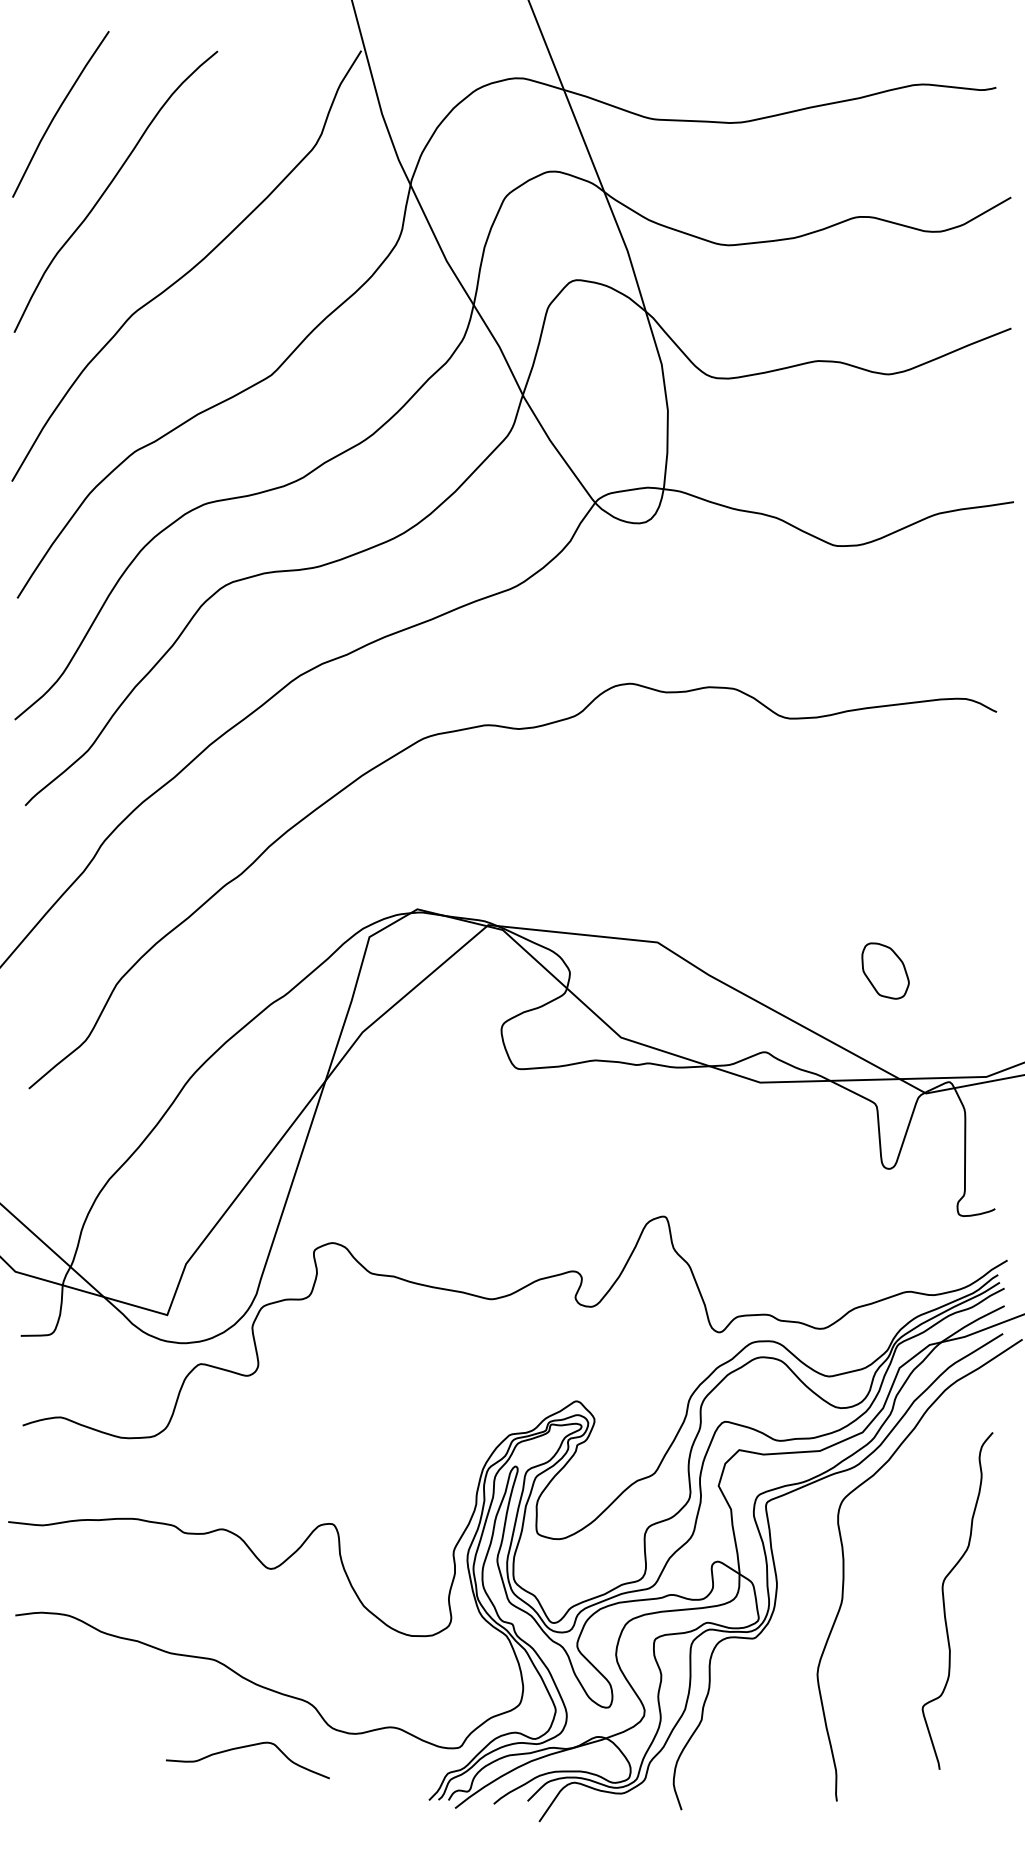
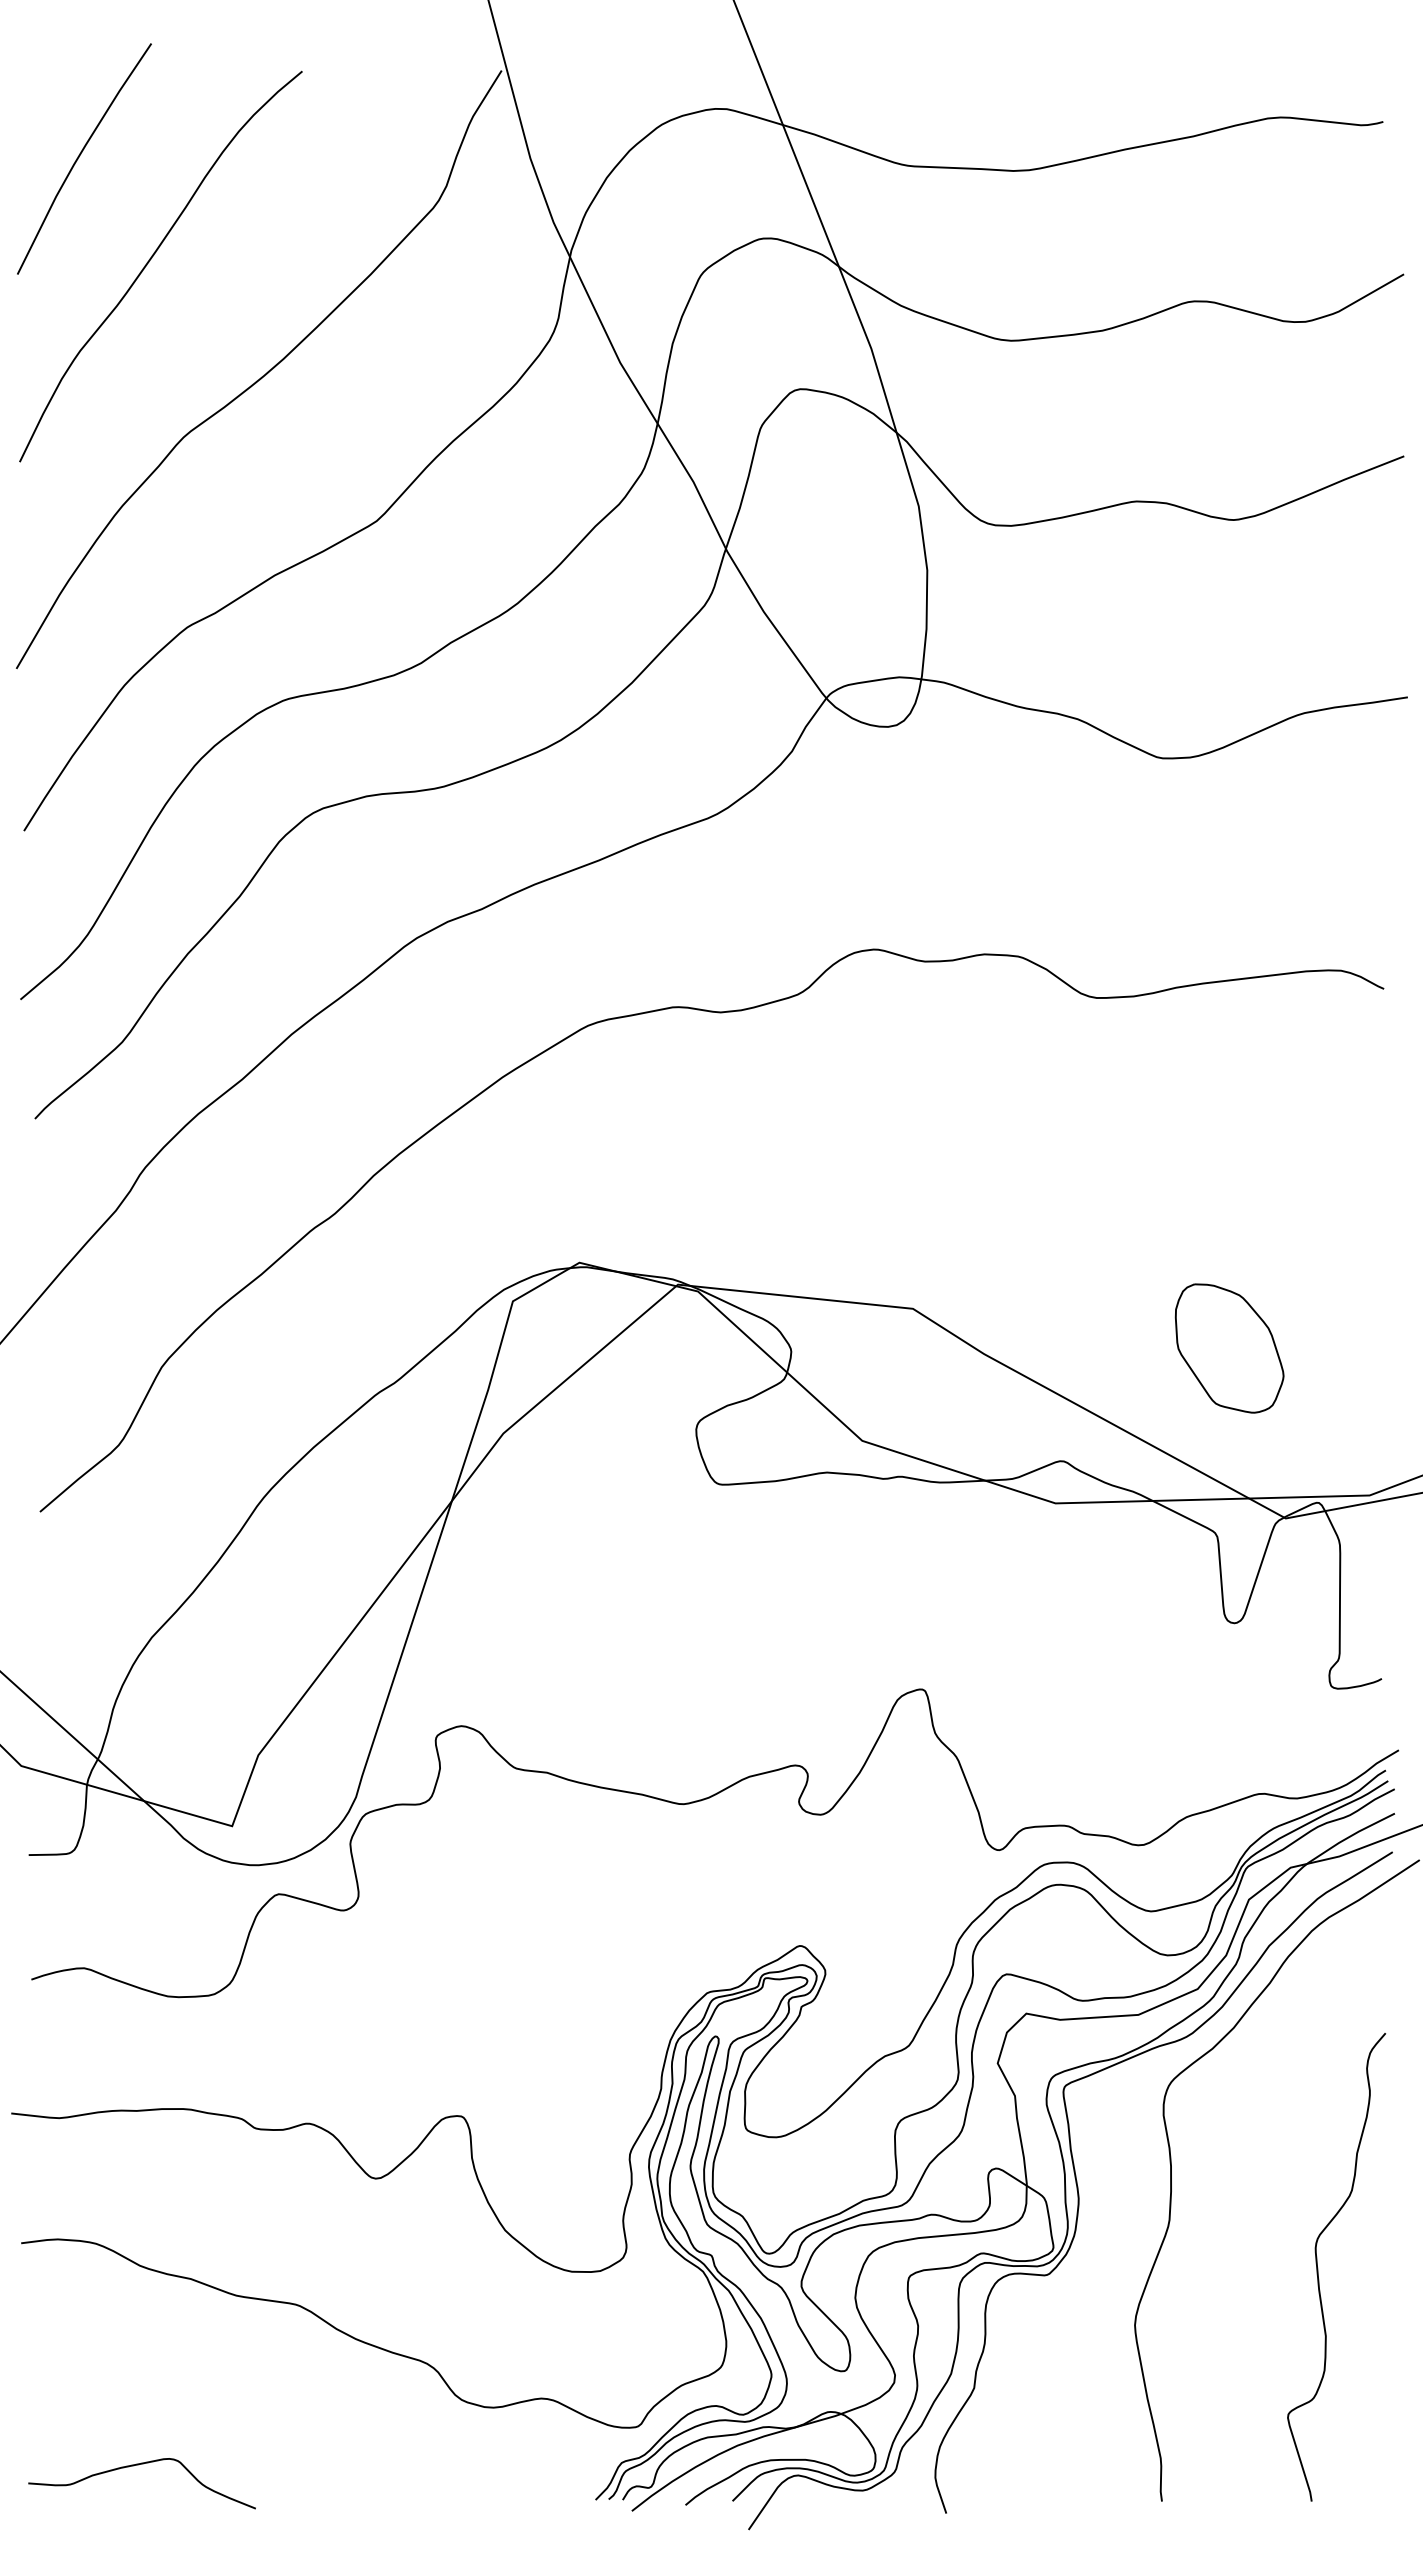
part: (885, 971) -> (1229, 1348), size x1.67
curve: (944, 1601) -> (1318, 2268), moved
curve: (245, 1747) -> (138, 2465), moved

